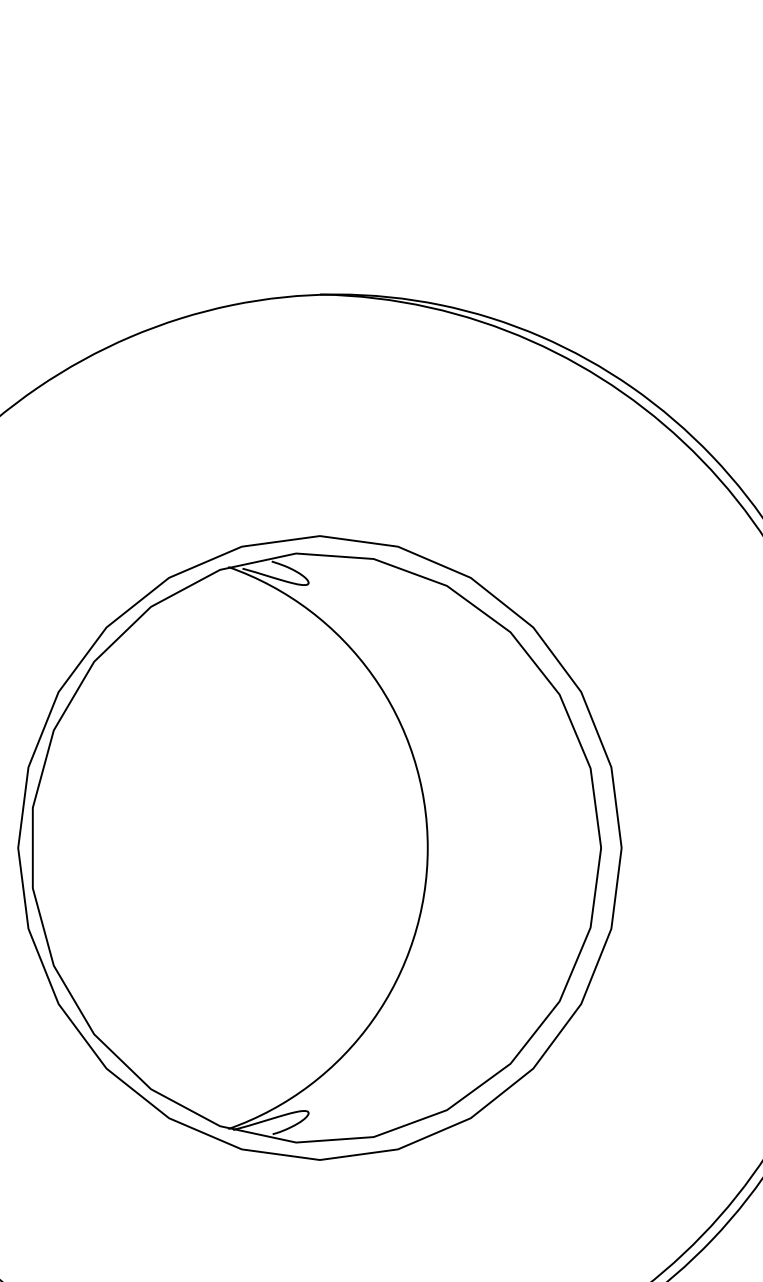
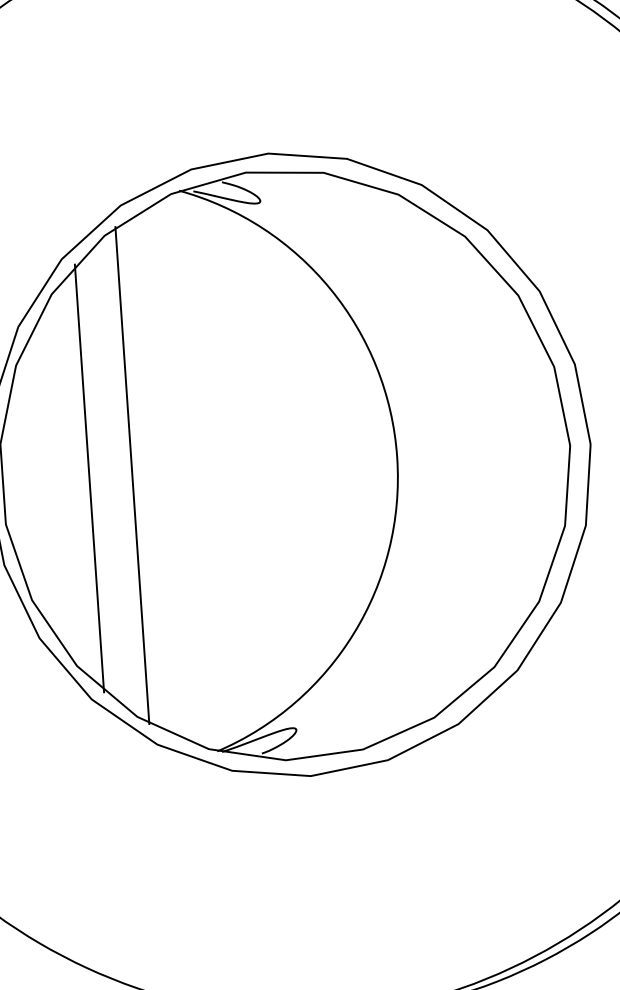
line: (119, 847) -> (89, 477), added
line: (162, 848) -> (132, 476), added

